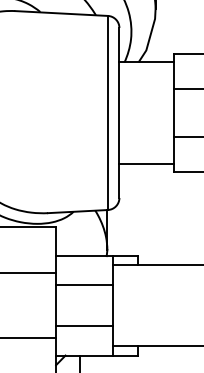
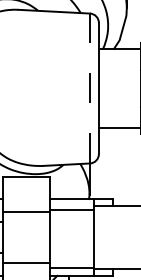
line: (108, 113) -> (90, 88), solid -> dashed
line: (84, 285) -> (71, 210), moved
line: (84, 326) -> (71, 268), moved

